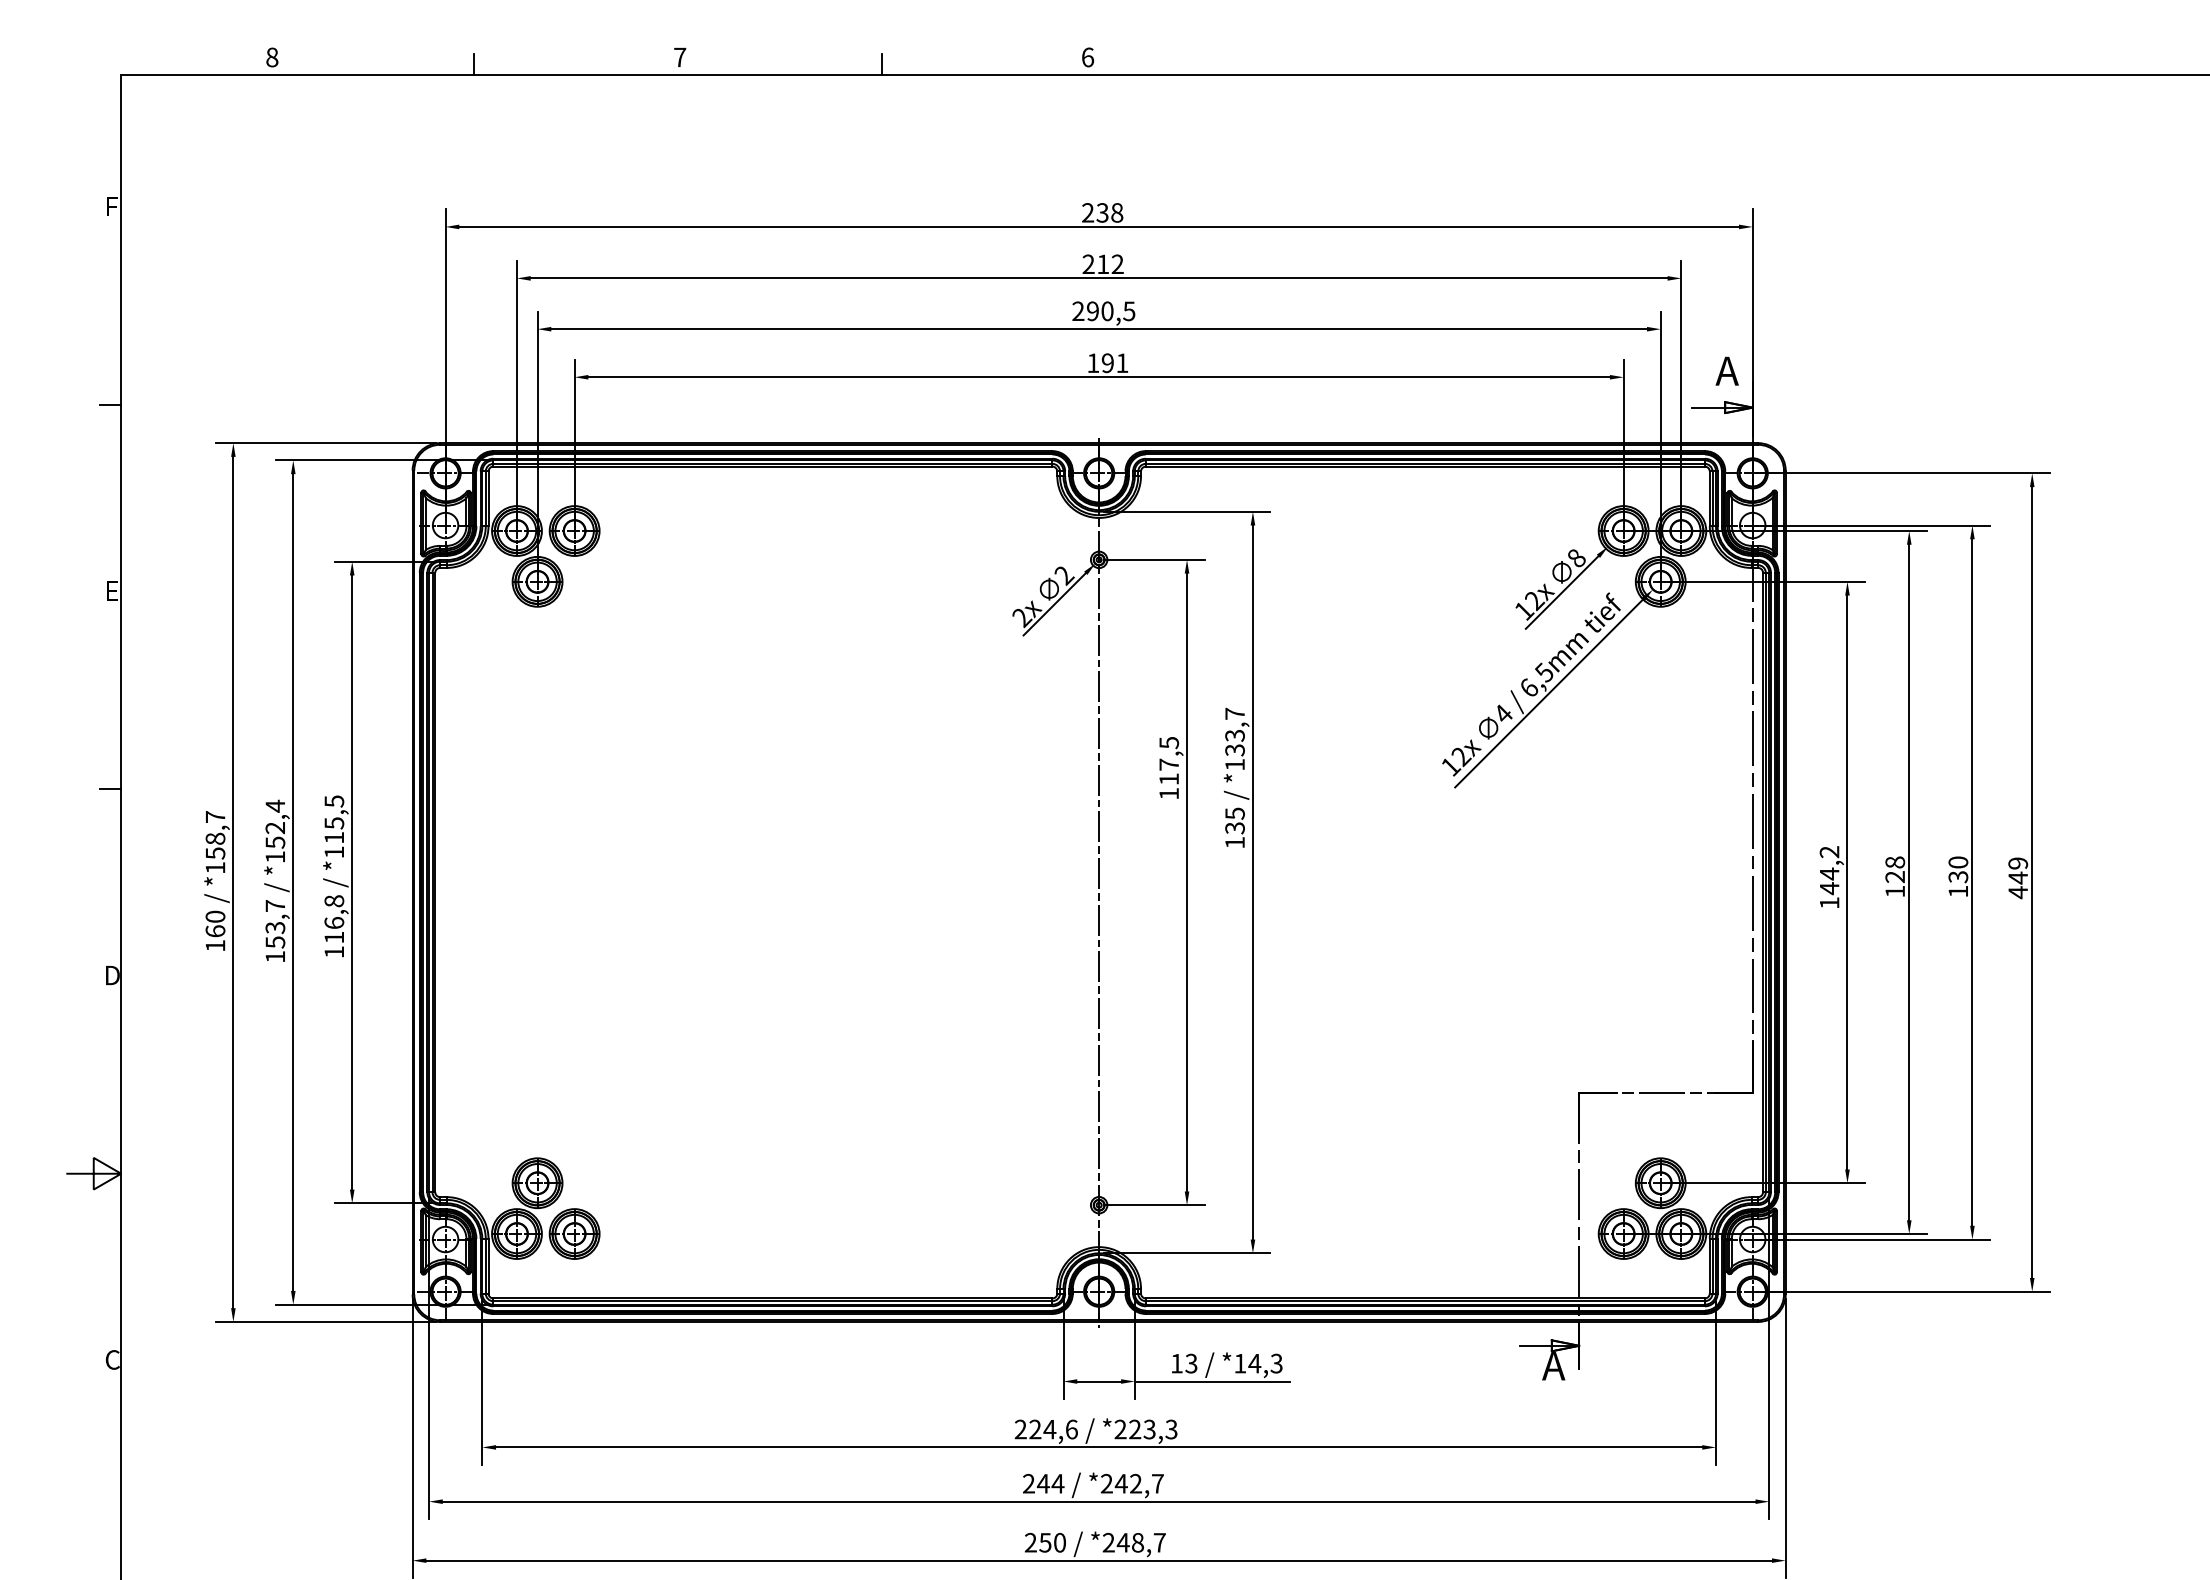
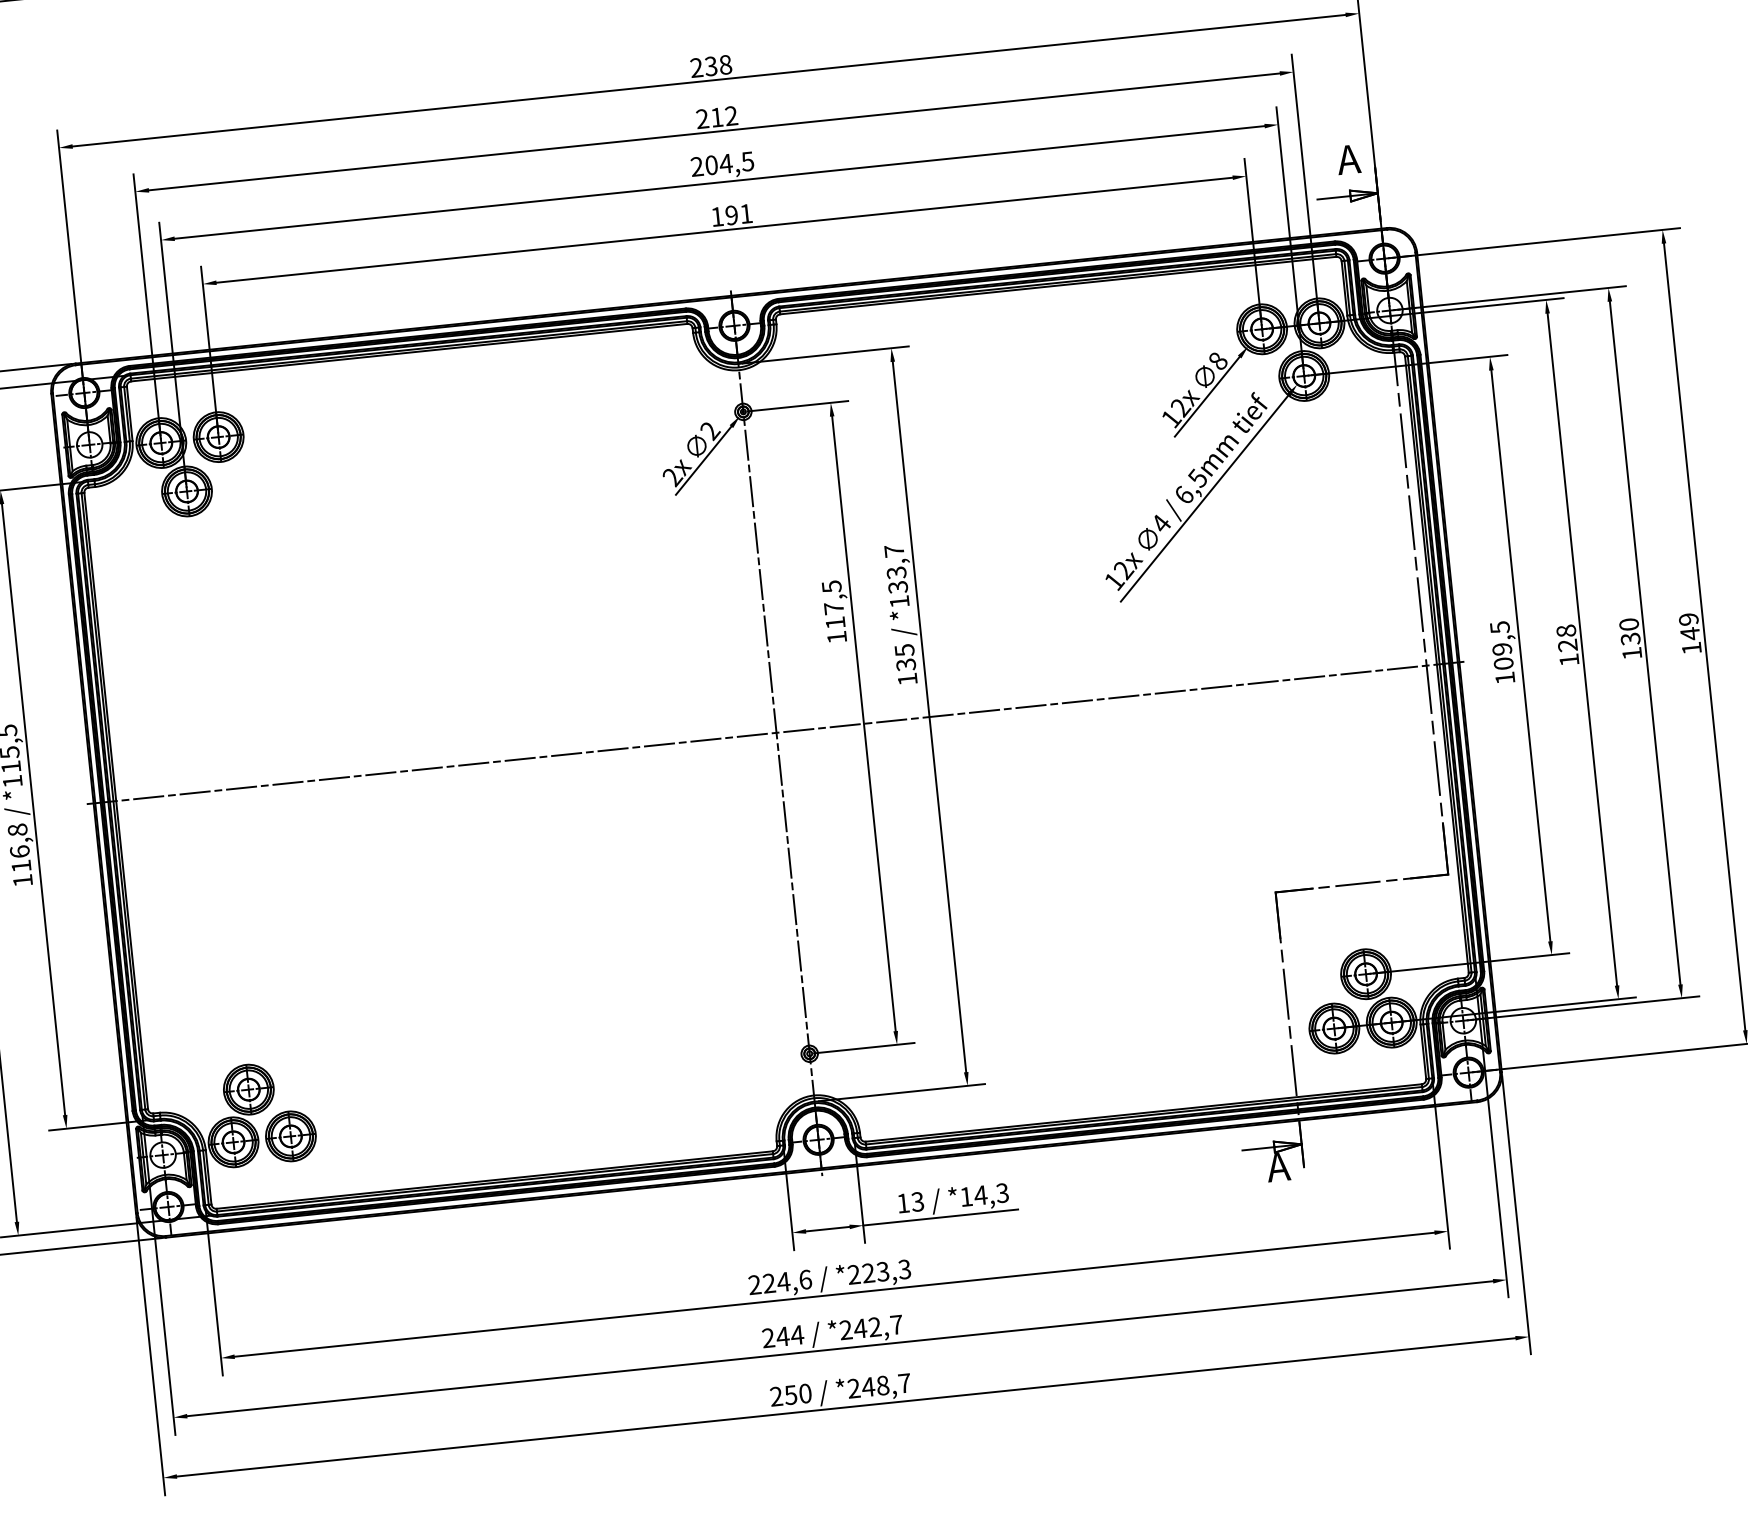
text: (1100, 311) -> (719, 164), 290,5 -> 204,5
text: (1829, 870) -> (1501, 645), 144,2 -> 109,5
line: (1099, 882) -> (776, 732), added
text: (2017, 892) -> (1691, 648), 449 -> 149

